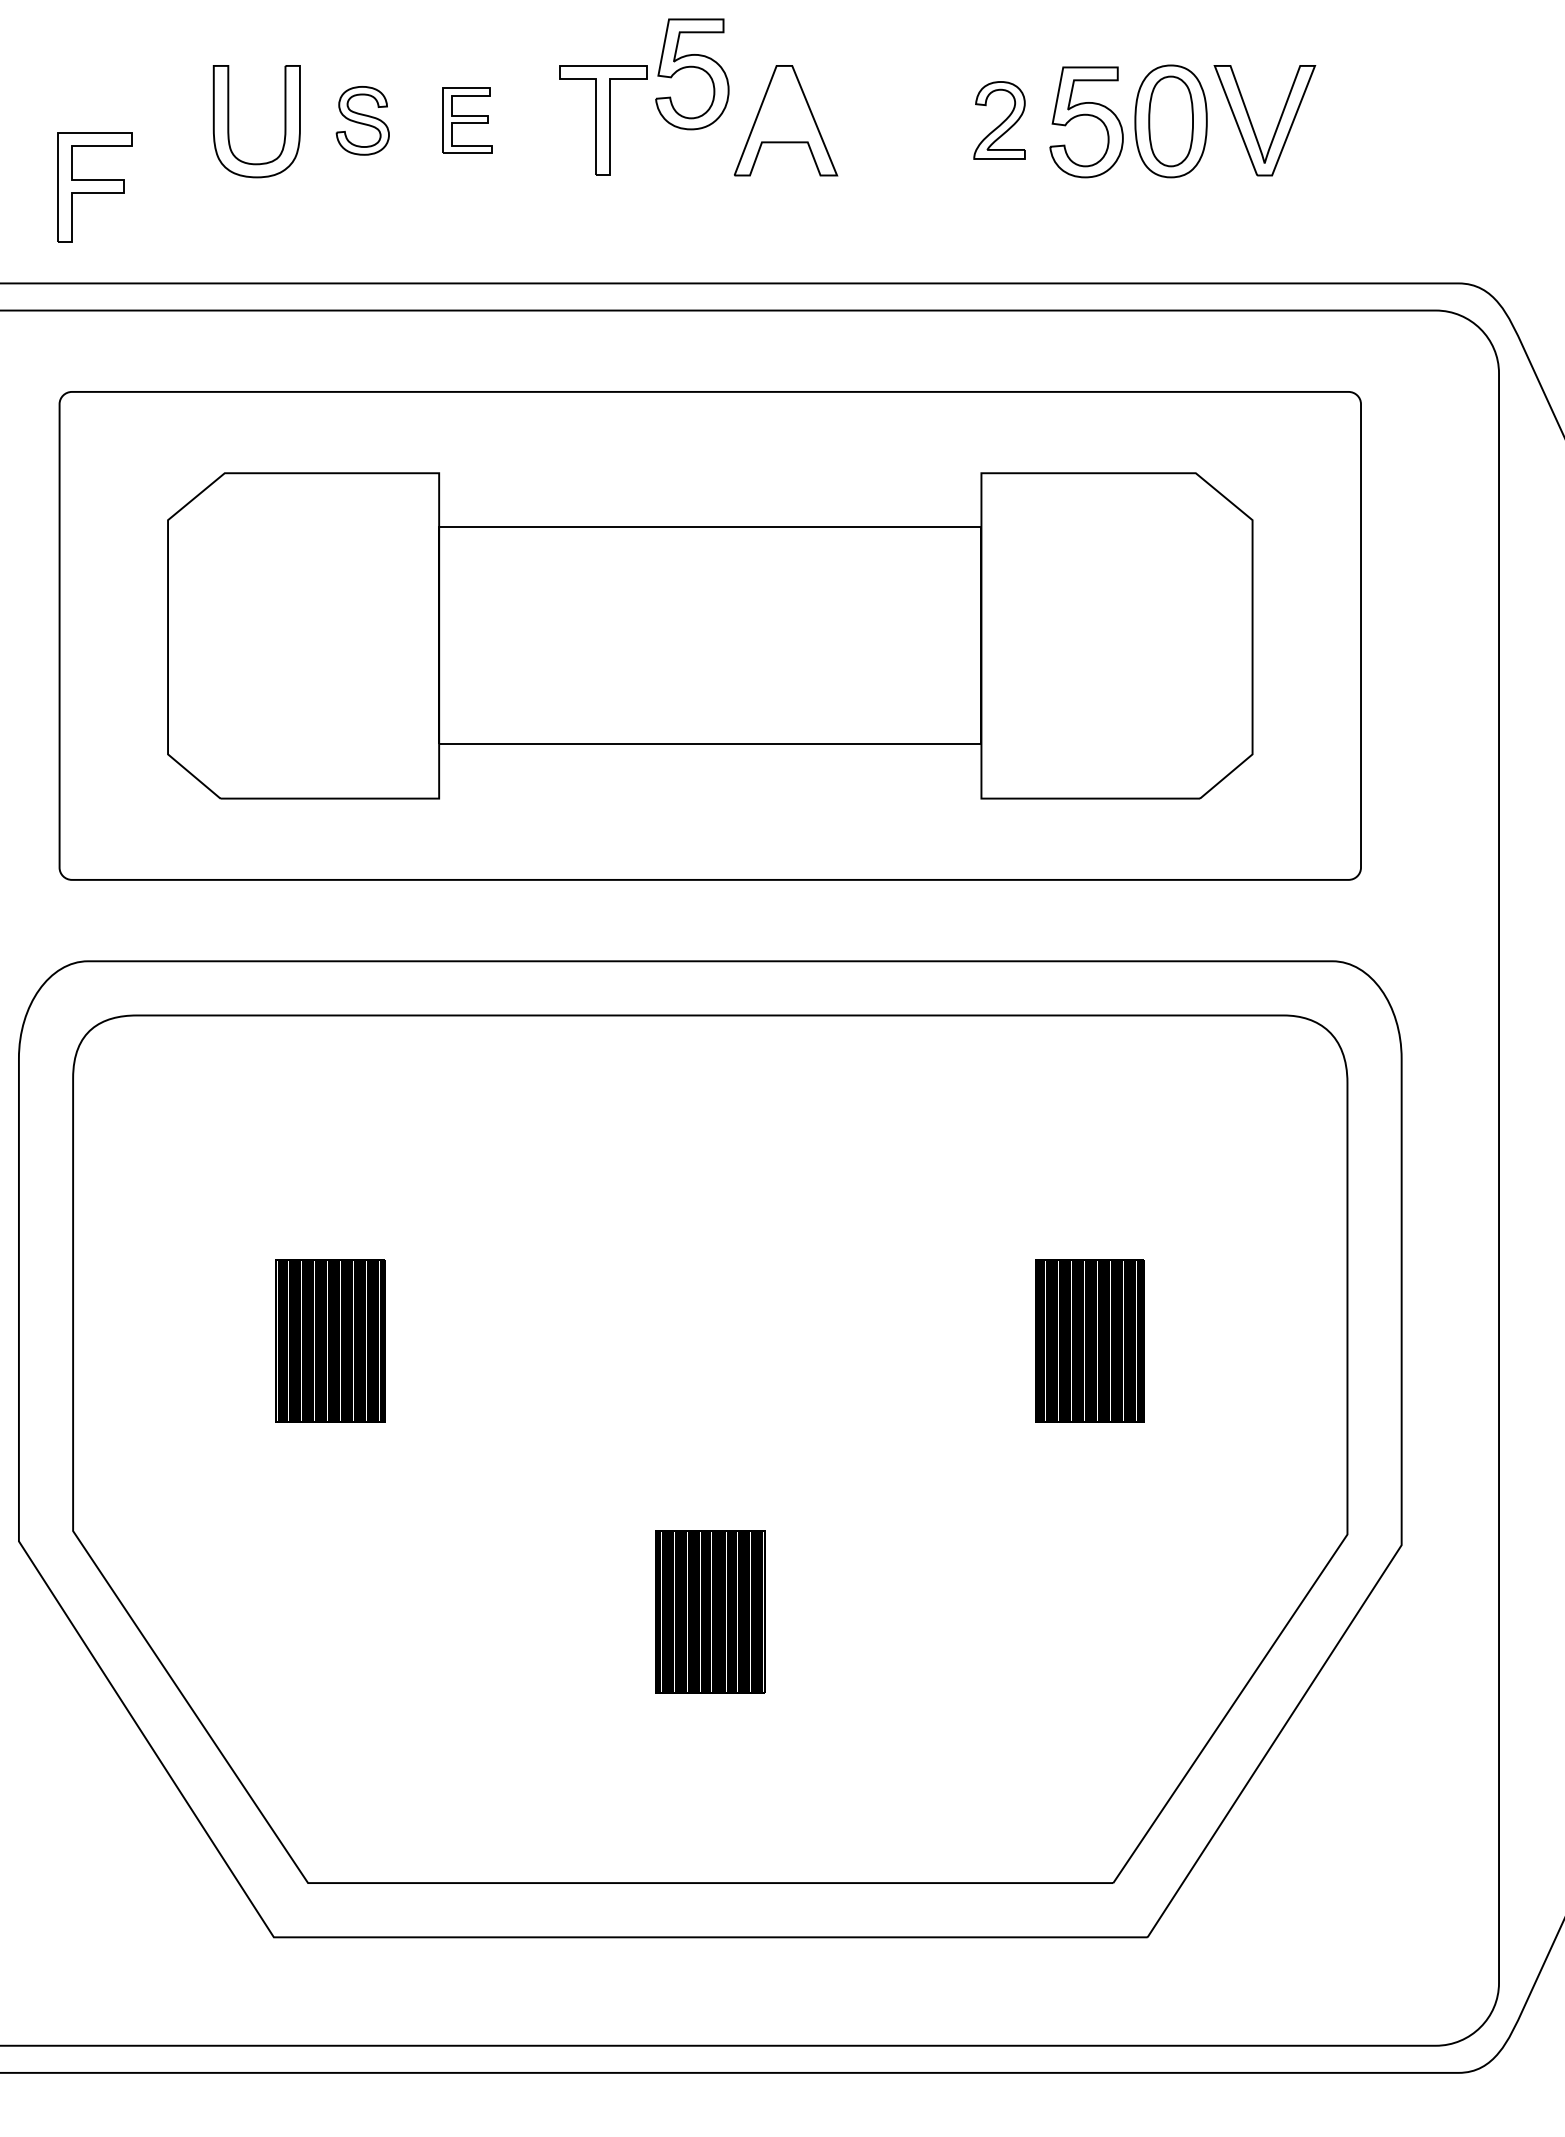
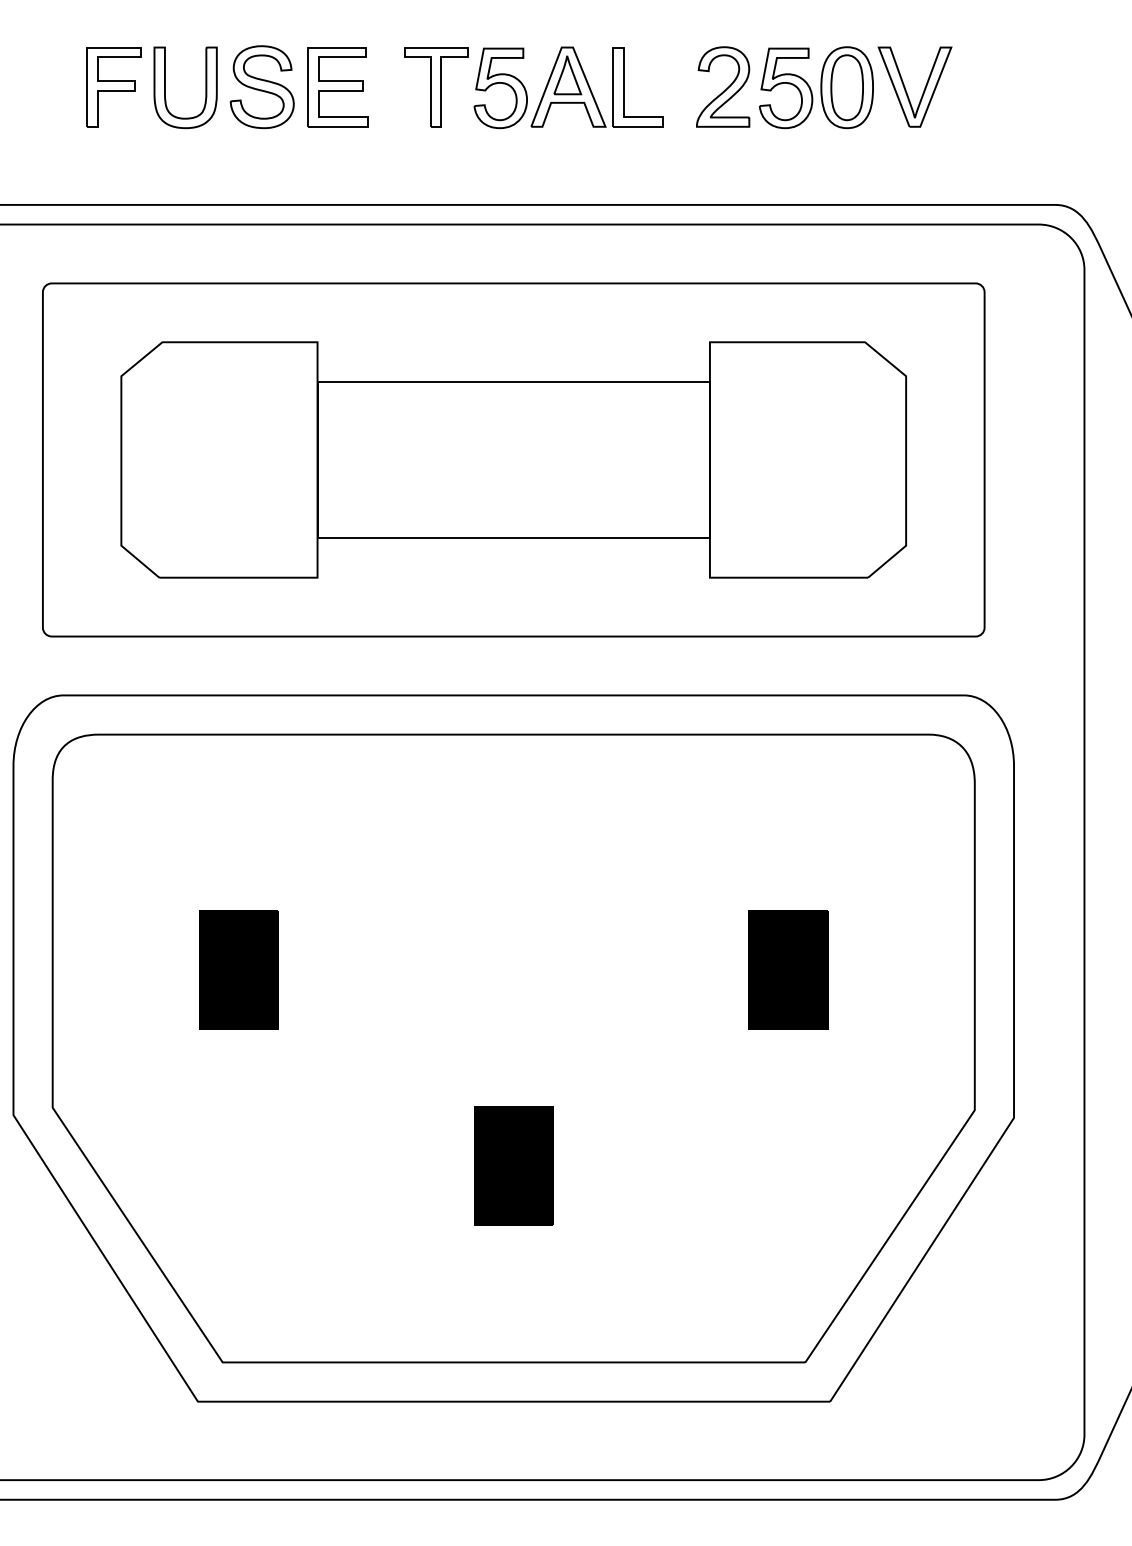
part: (695, 68) -> (503, 84), moved
part: (784, 104) -> (567, 75), added
part: (362, 120) -> (262, 87), size x1.67
part: (467, 120) -> (338, 87), size x1.67
part: (863, 120) -> (624, 87), added
part: (999, 120) -> (723, 87), size x1.43
part: (94, 187) -> (113, 87), moved

